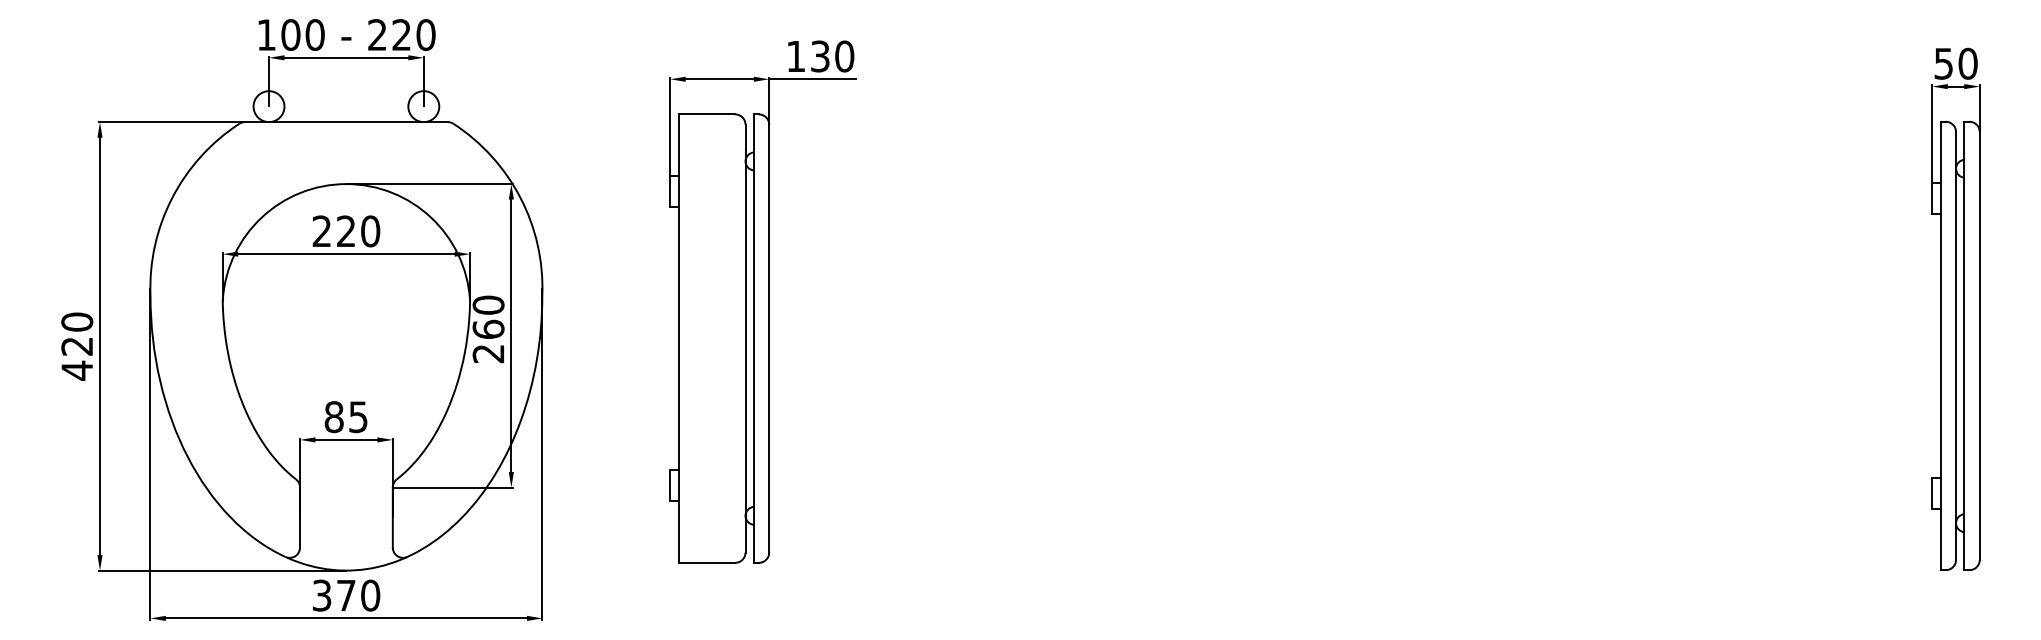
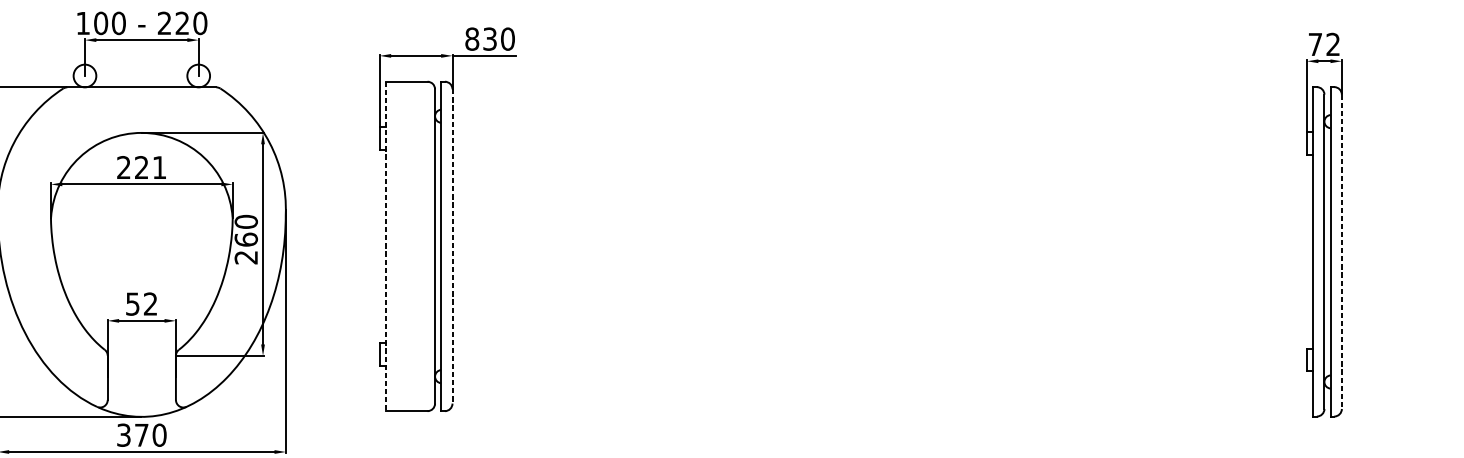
text: (795, 56) -> (471, 39), 130 -> 830
text: (1955, 63) -> (1324, 44), 50 -> 72
text: (370, 231) -> (159, 167), 220 -> 221
line: (769, 338) -> (452, 246), solid -> dashed
line: (678, 339) -> (385, 247), solid -> dashed
line: (1979, 345) -> (1341, 251), solid -> dashed
text: (345, 417) -> (141, 304), 85 -> 52

